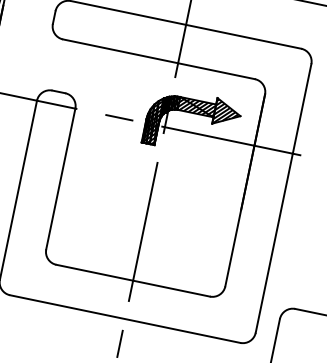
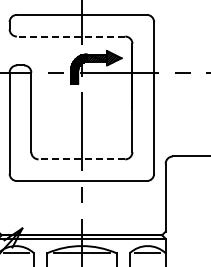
line: (158, 58) -> (70, 36), solid -> dashed
line: (132, 280) -> (81, 159), solid -> dashed

